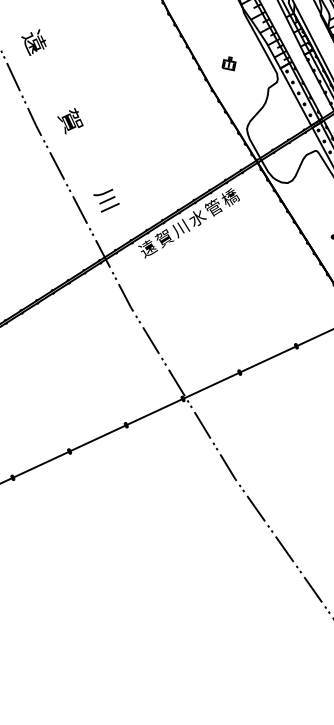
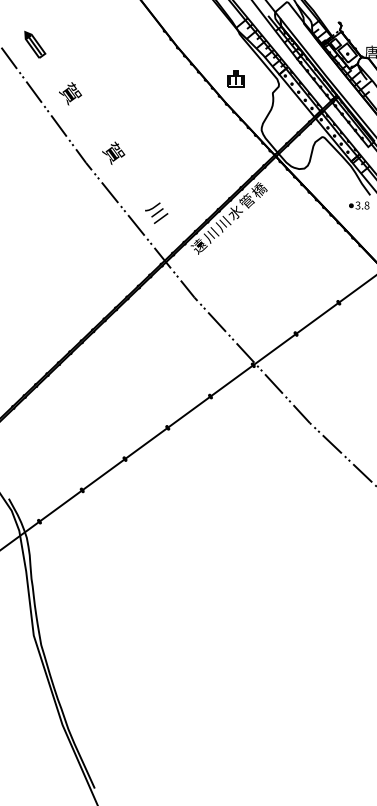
text: (34, 42) -> (70, 93), 遠 -> 賀
part: (228, 62) -> (235, 78), size x1.6
text: (164, 239) -> (211, 235), 賀 -> 川

